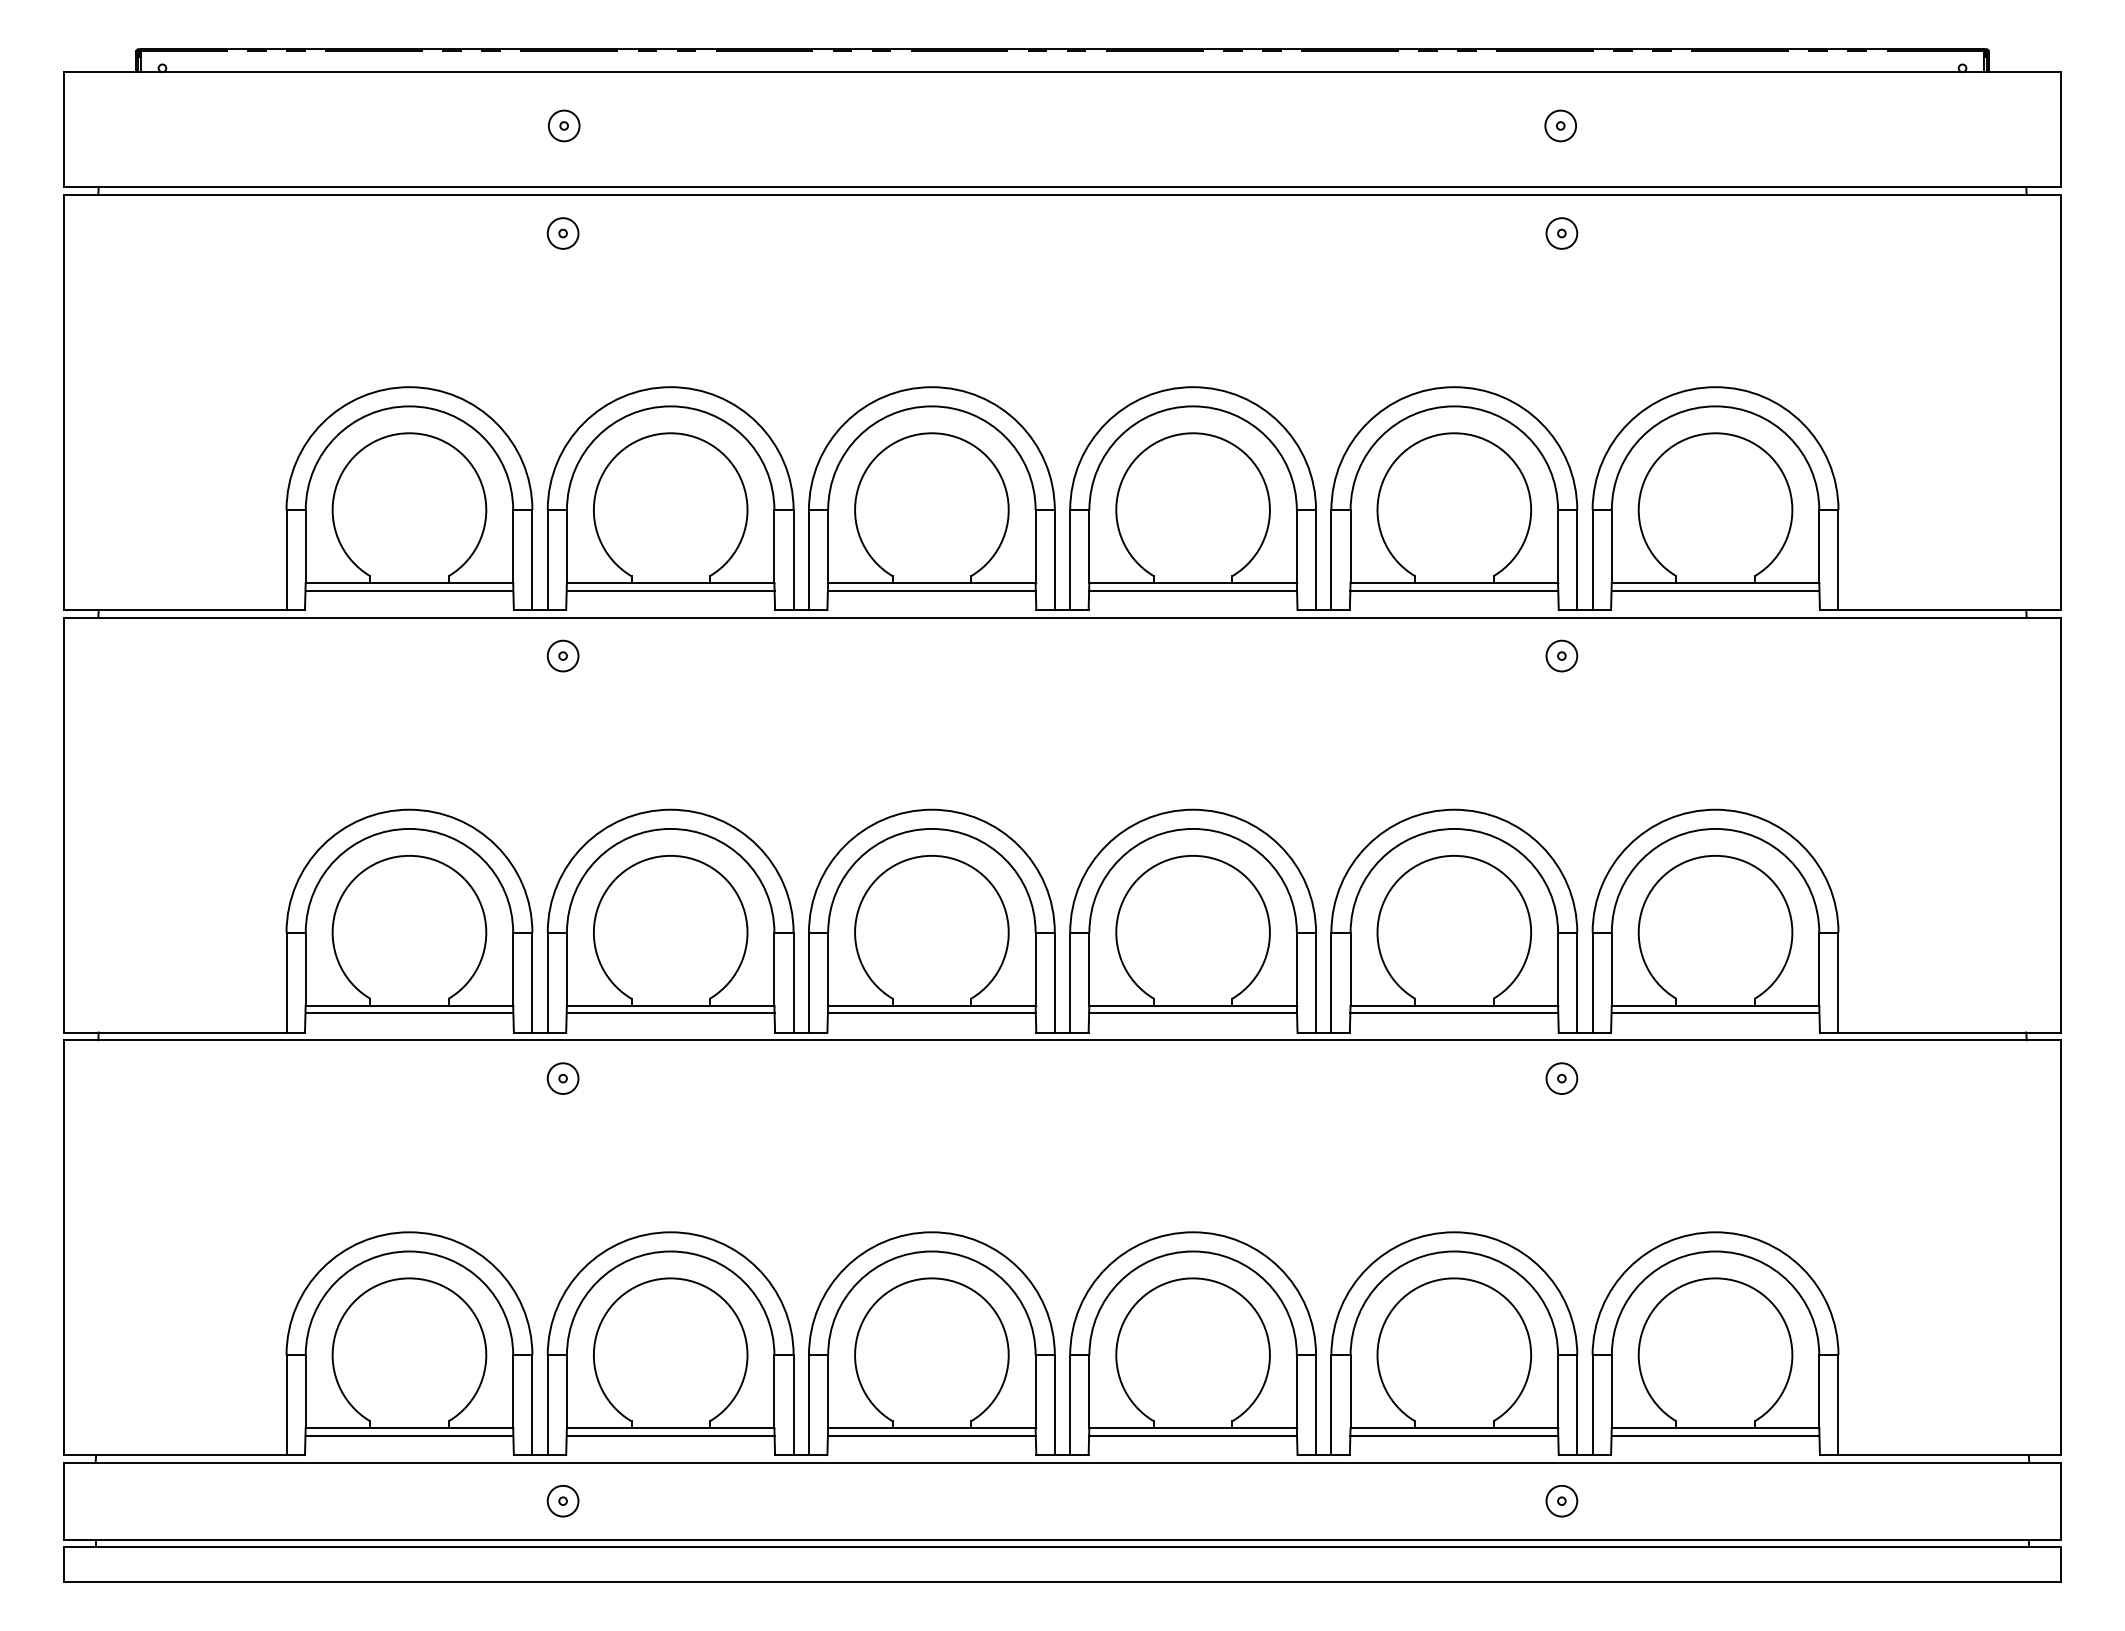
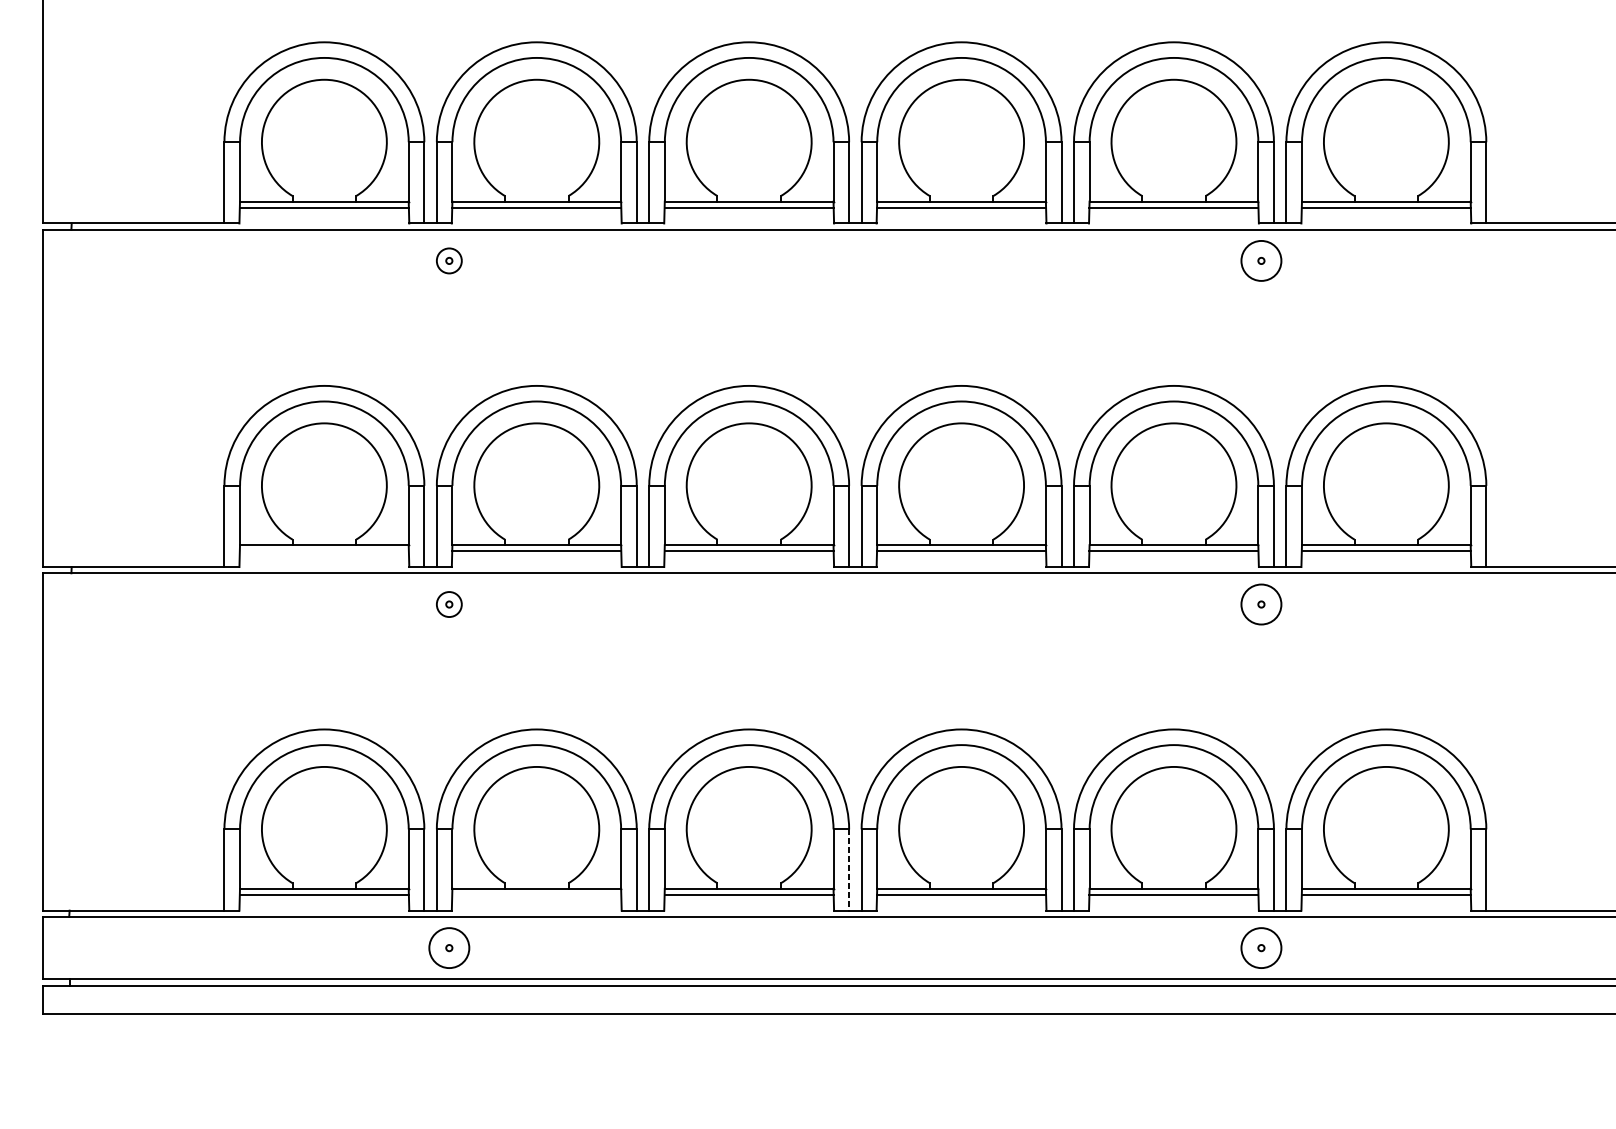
circle: (1561, 655) -> (1261, 260), size x1.6
line: (409, 1013) -> (324, 551), removed
circle: (1561, 1078) -> (1261, 604), size x1.6
line: (1054, 1405) -> (848, 870), solid -> dashed
line: (670, 1435) -> (536, 894), removed
circle: (562, 1500) -> (448, 947), size x1.6
circle: (1561, 1500) -> (1261, 947), size x1.6

